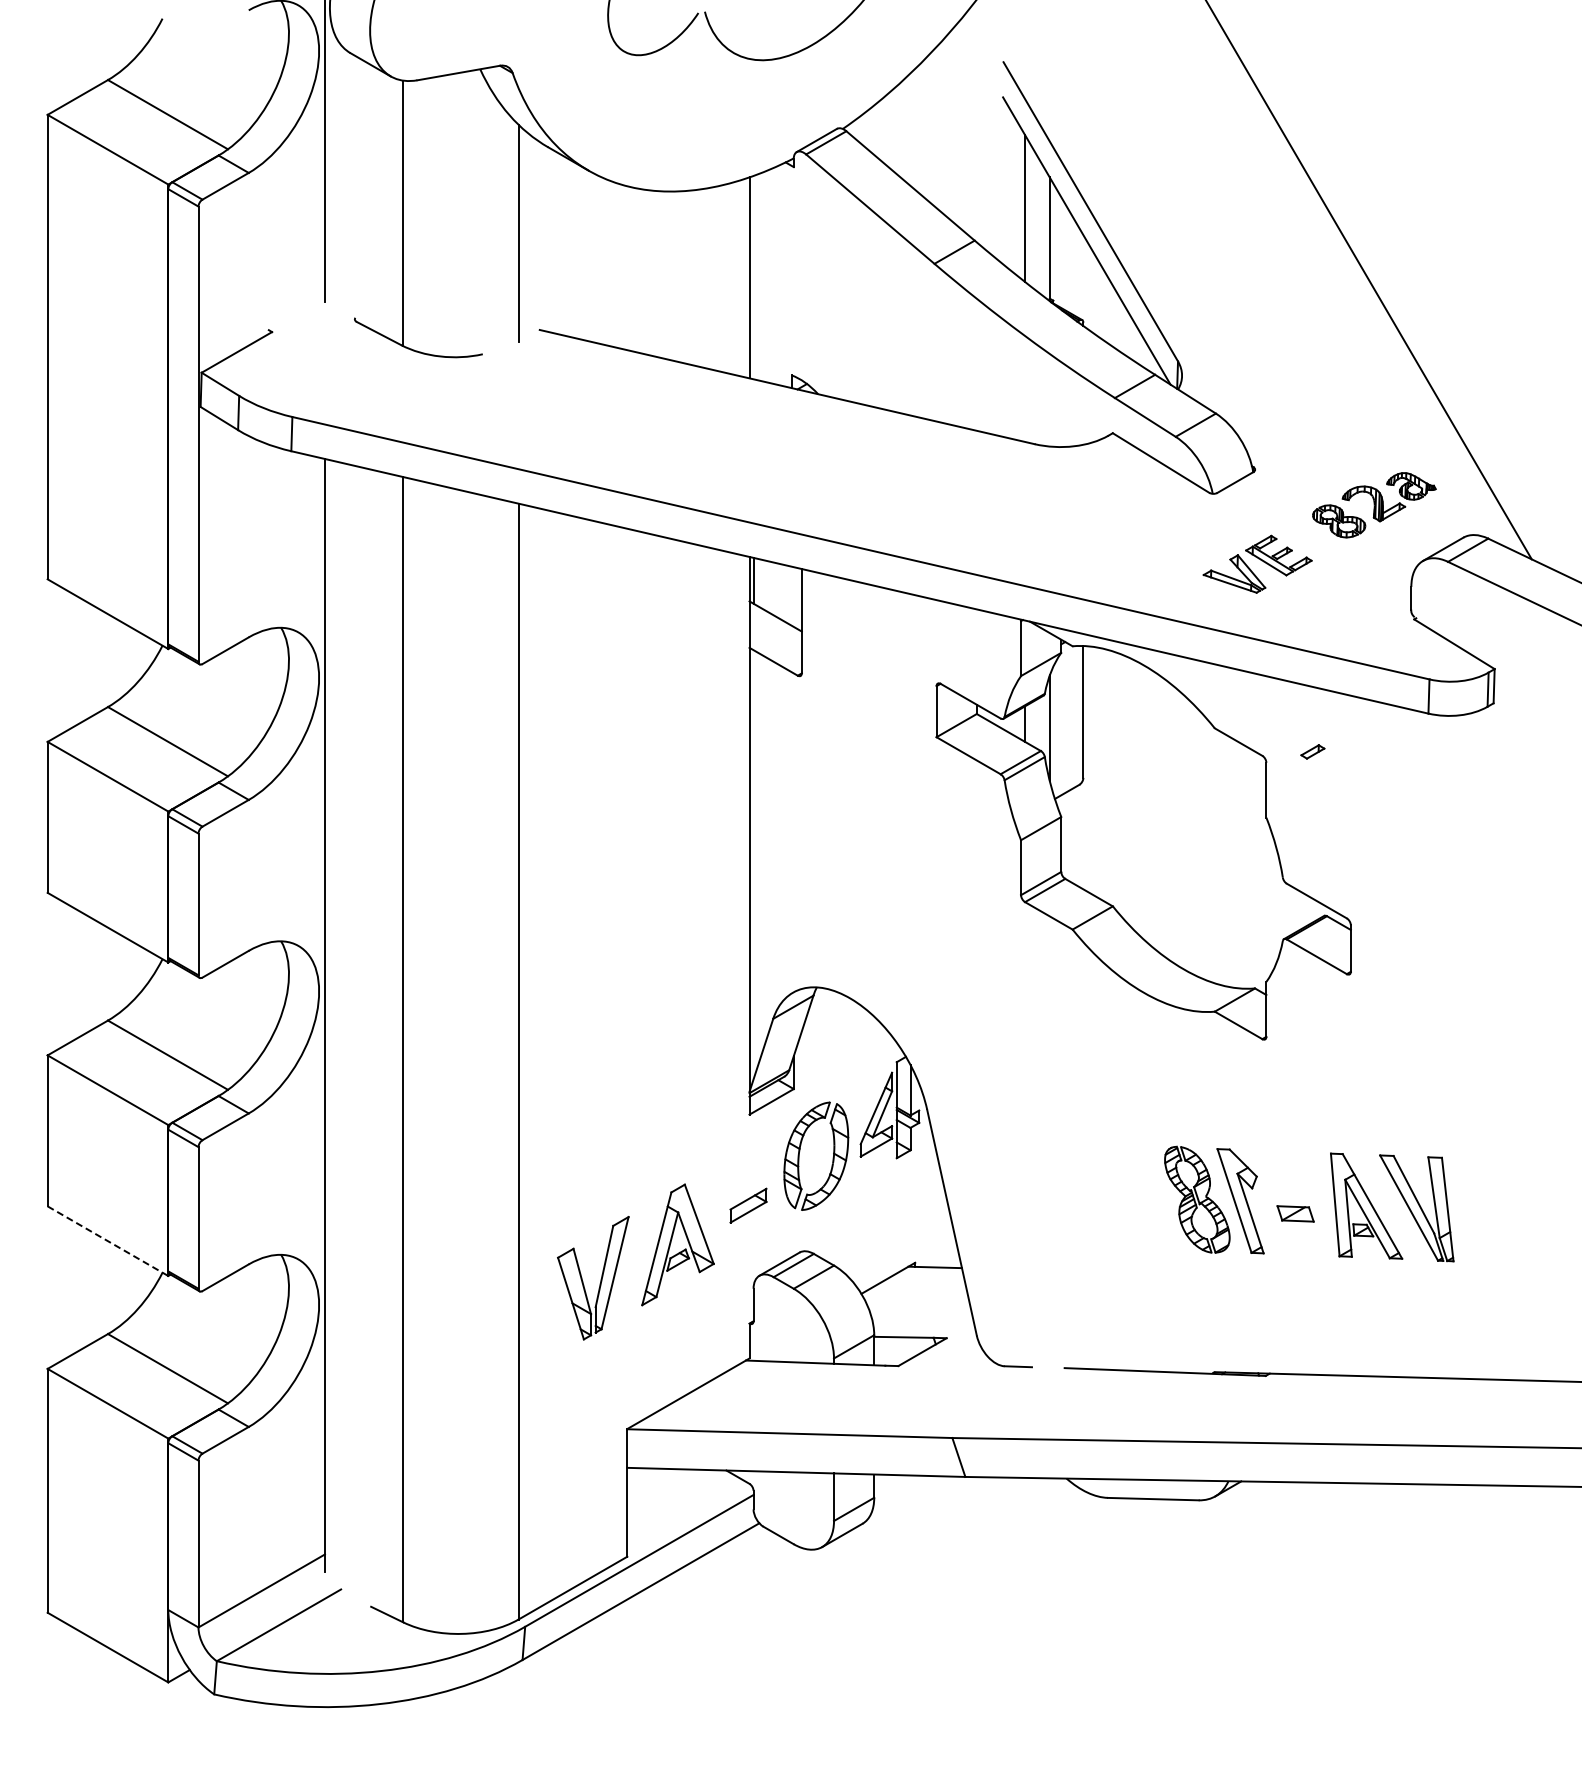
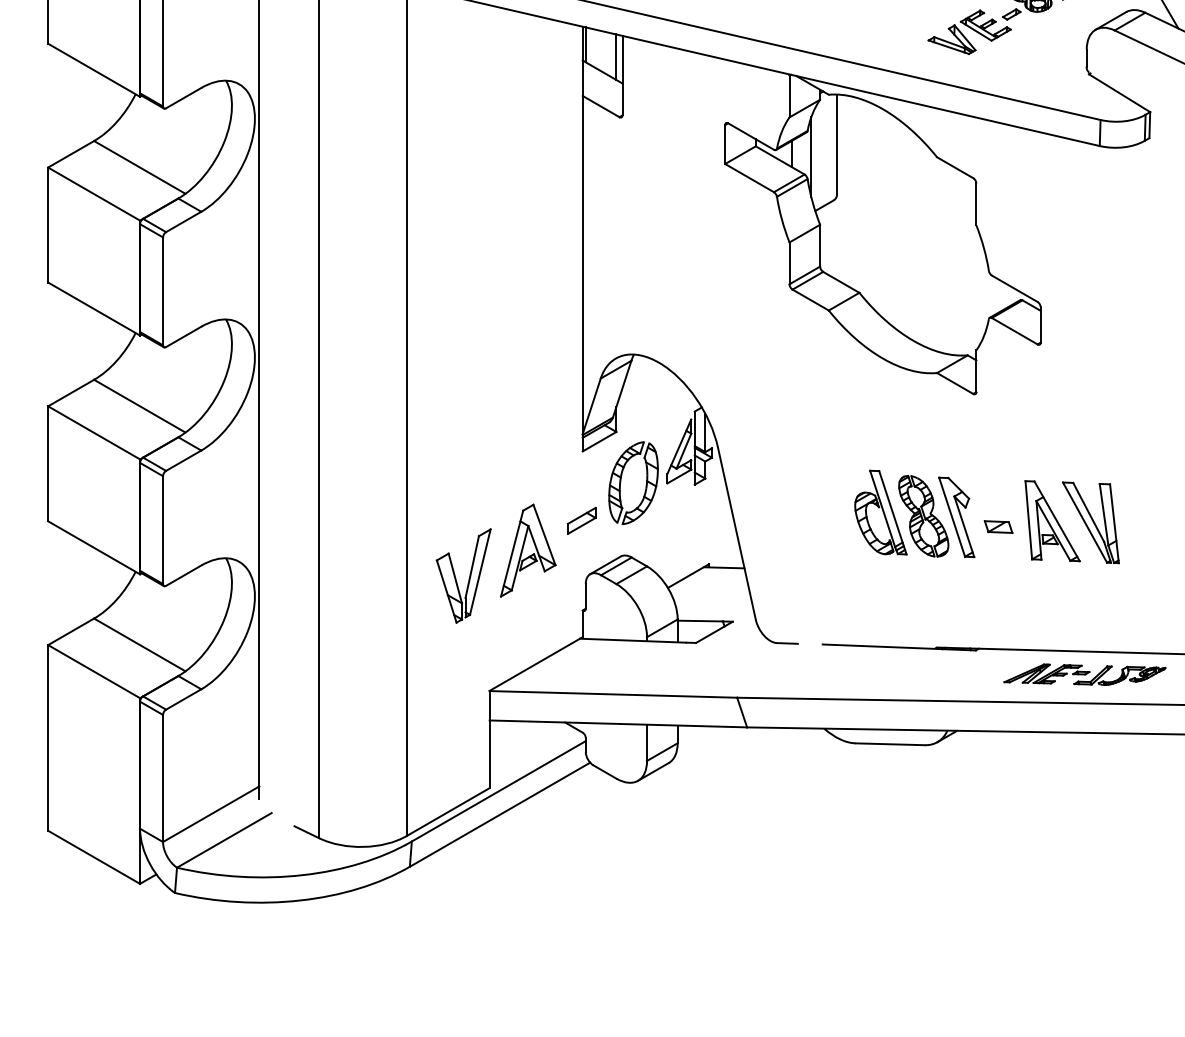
line: (793, 596) -> (616, 56), added
part: (1312, 751) -> (1011, 14), moved
part: (1140, 1194) -> (880, 512), added
line: (107, 1241) -> (93, 548), dashed -> solid
part: (1408, 1407) -> (1084, 674), added

